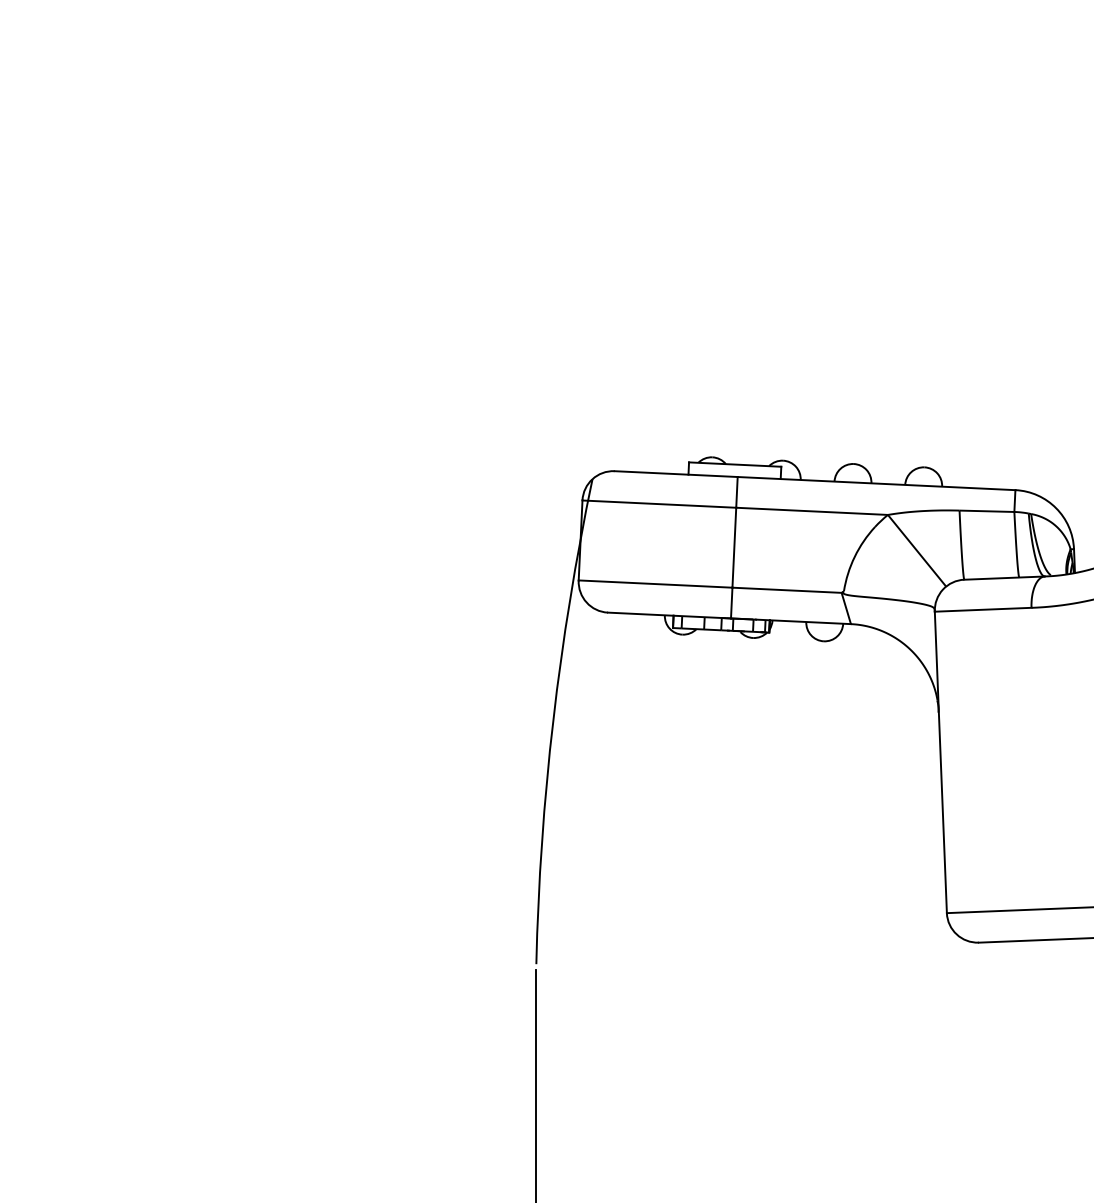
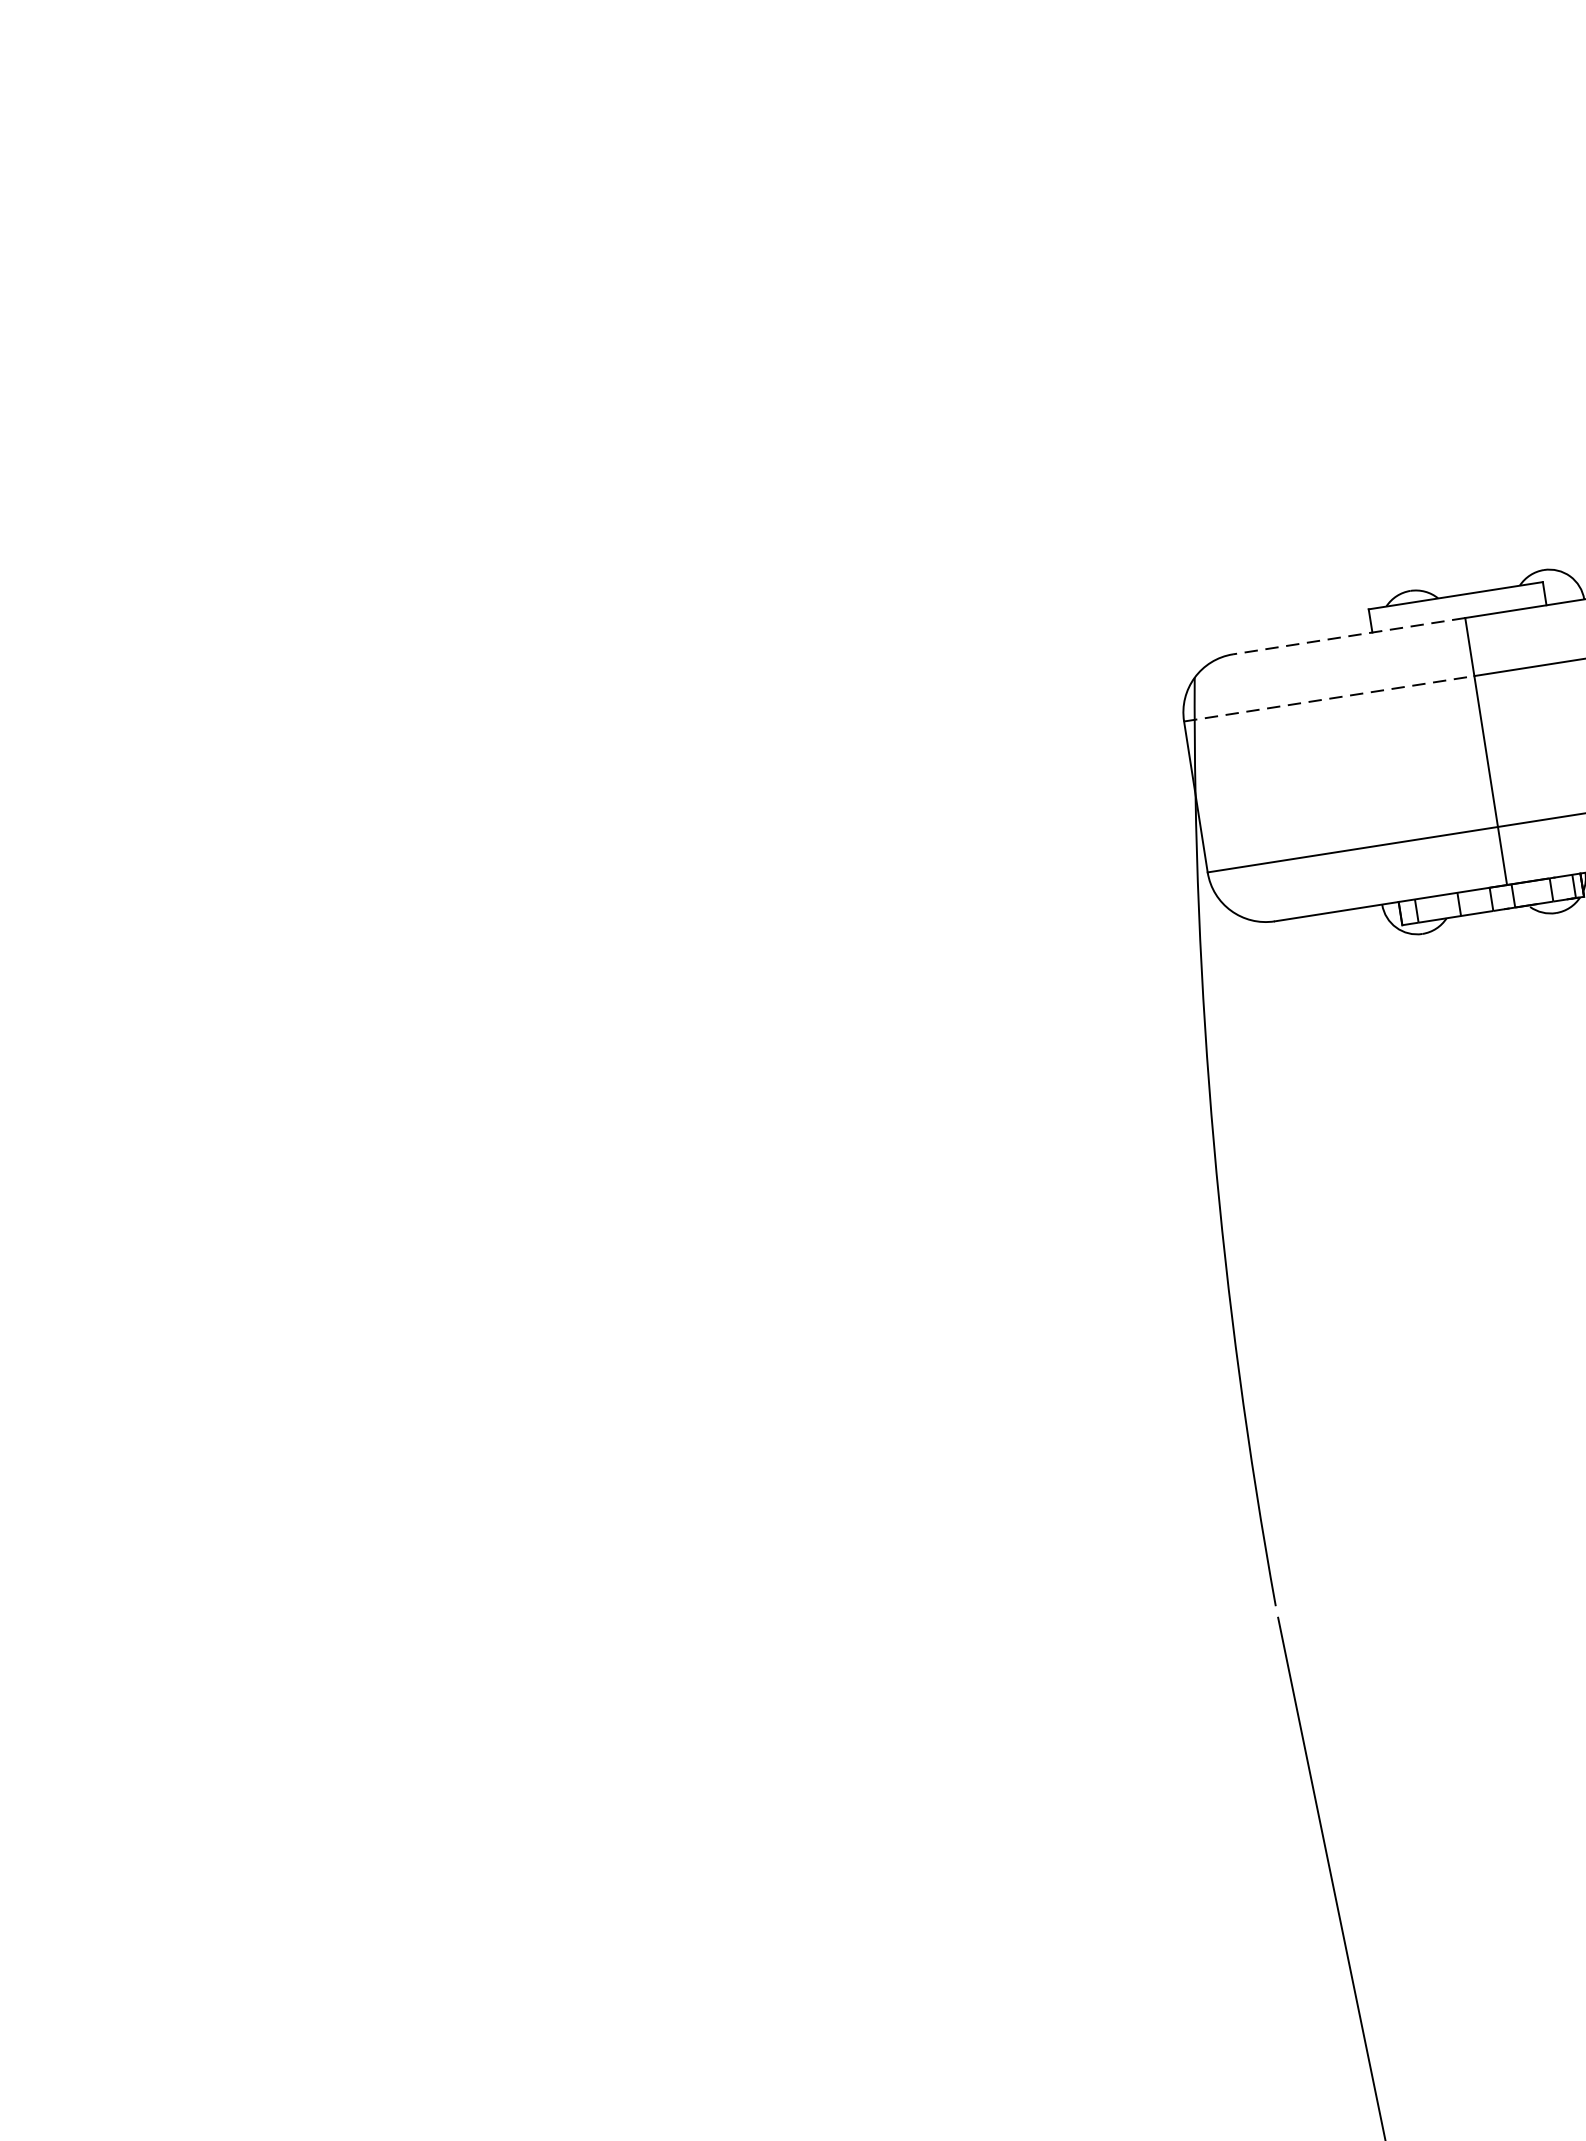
line: (676, 474) -> (1349, 636), solid -> dashed
line: (659, 504) -> (1329, 699), solid -> dashed

